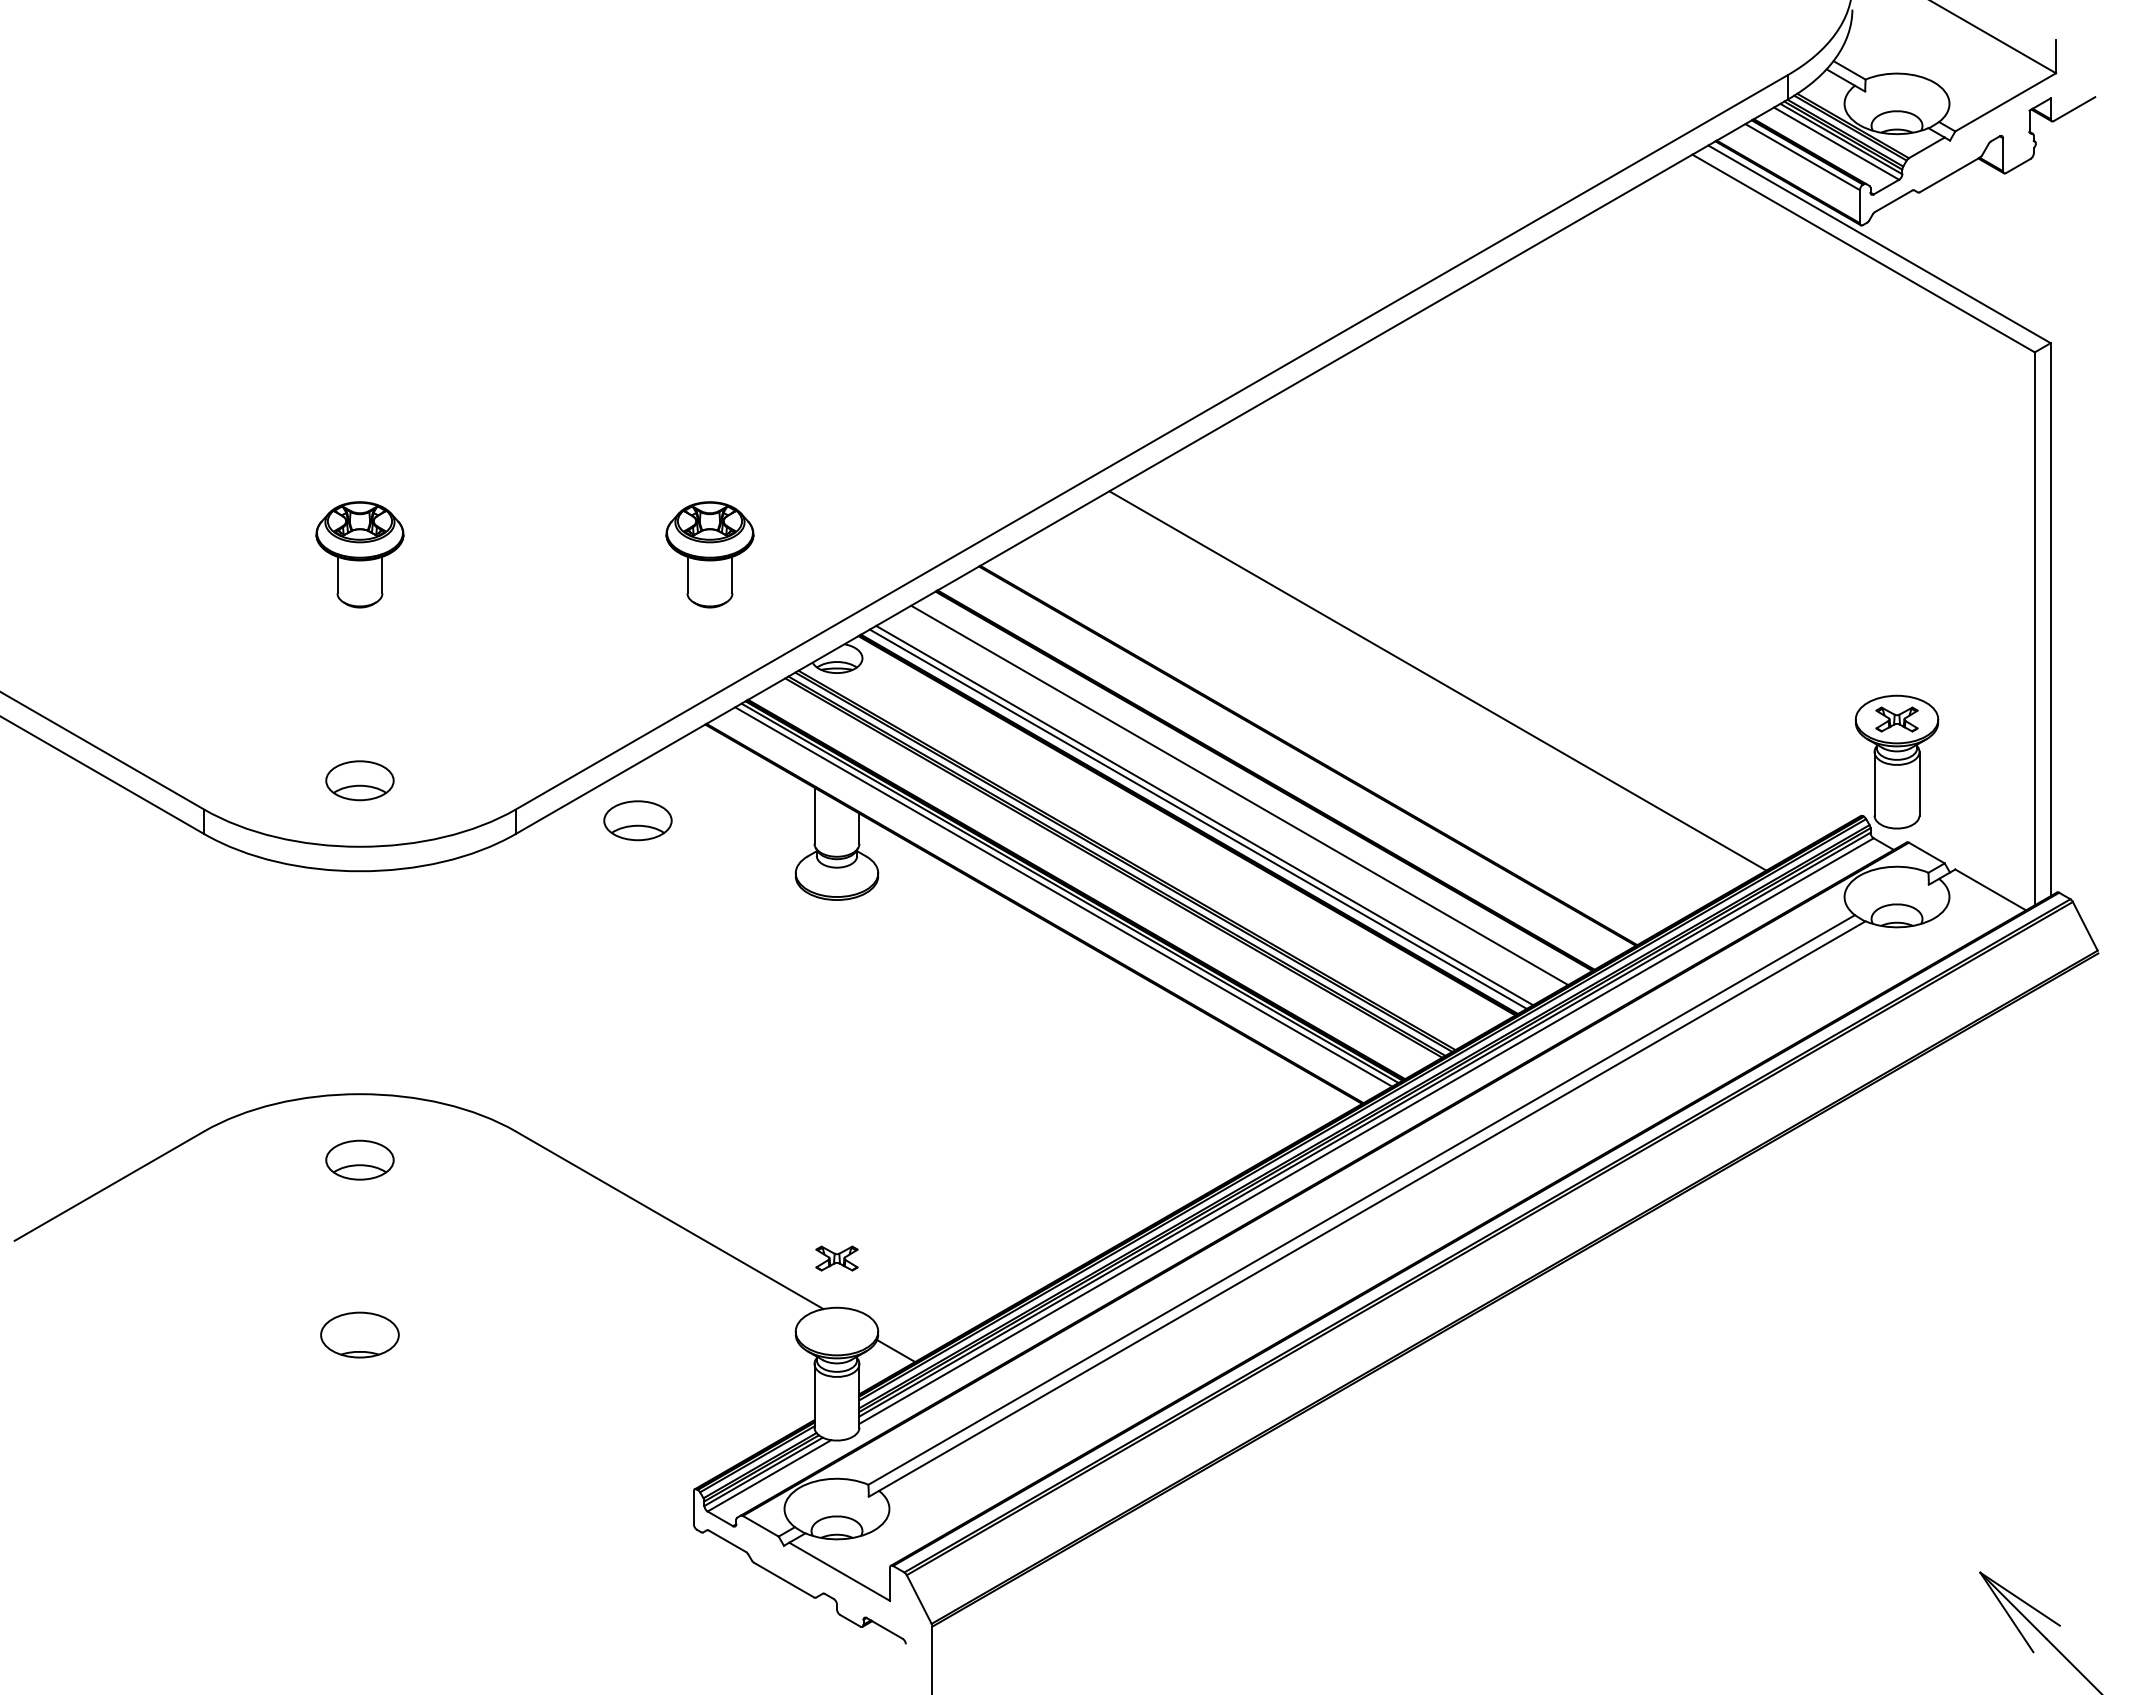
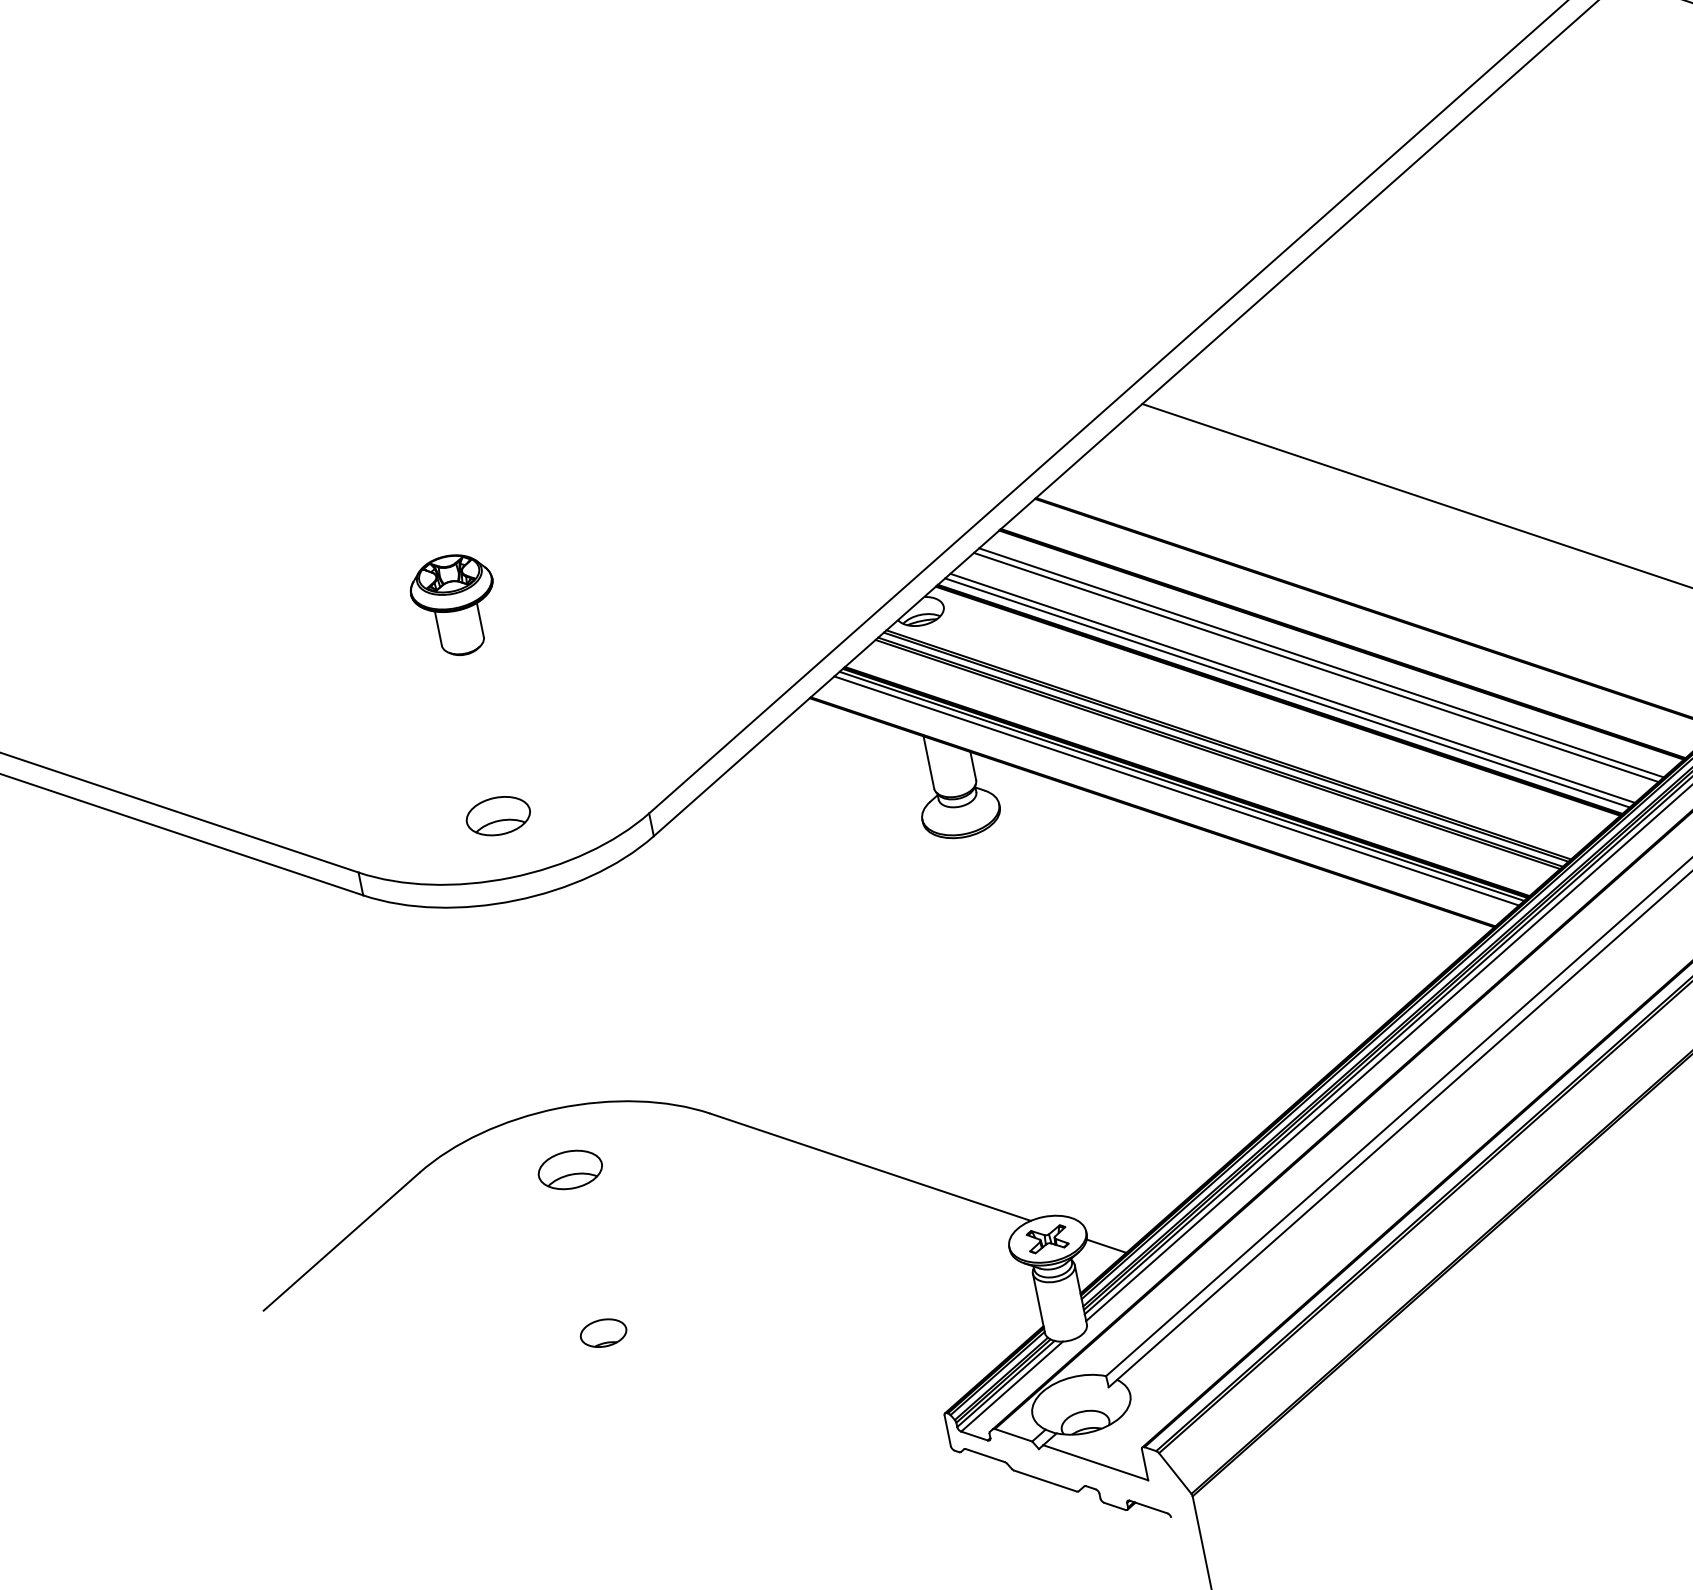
part: (709, 554) -> (781, 538), removed
line: (1232, 798) -> (1315, 667), added
part: (637, 820) -> (764, 800), removed
part: (836, 1258) -> (1047, 1239), moved
part: (359, 1335) -> (603, 1333), size x0.62

